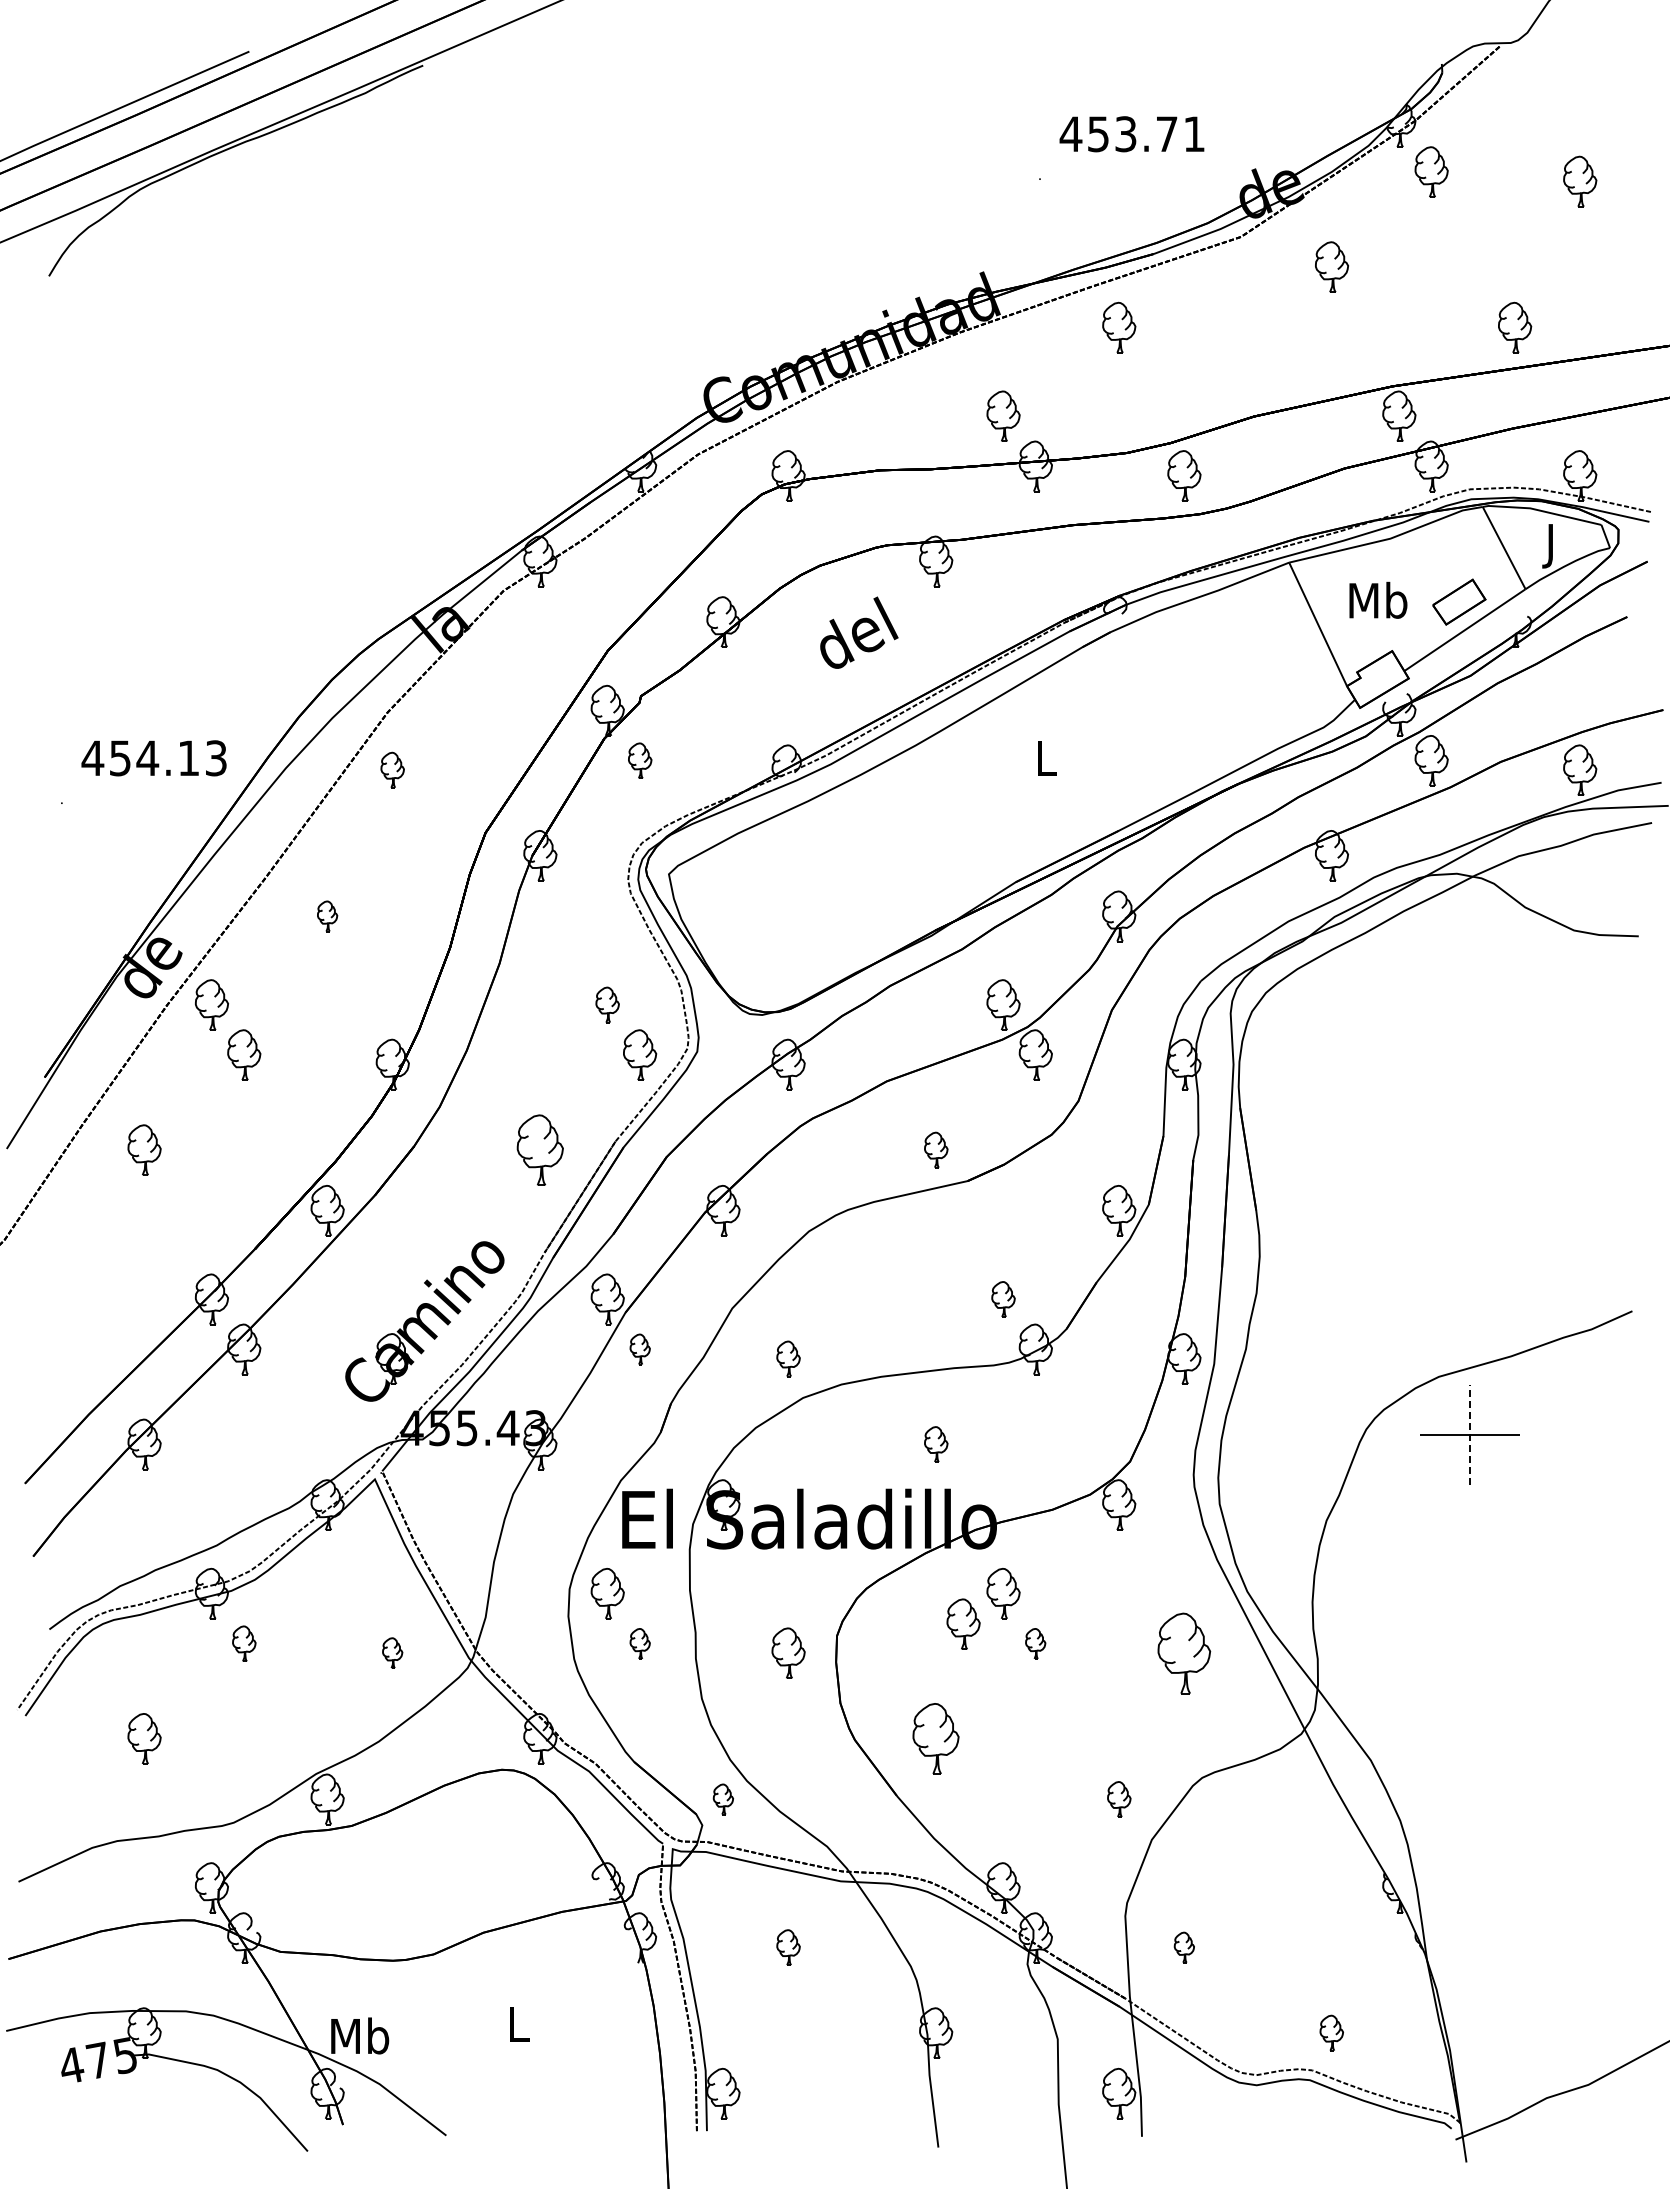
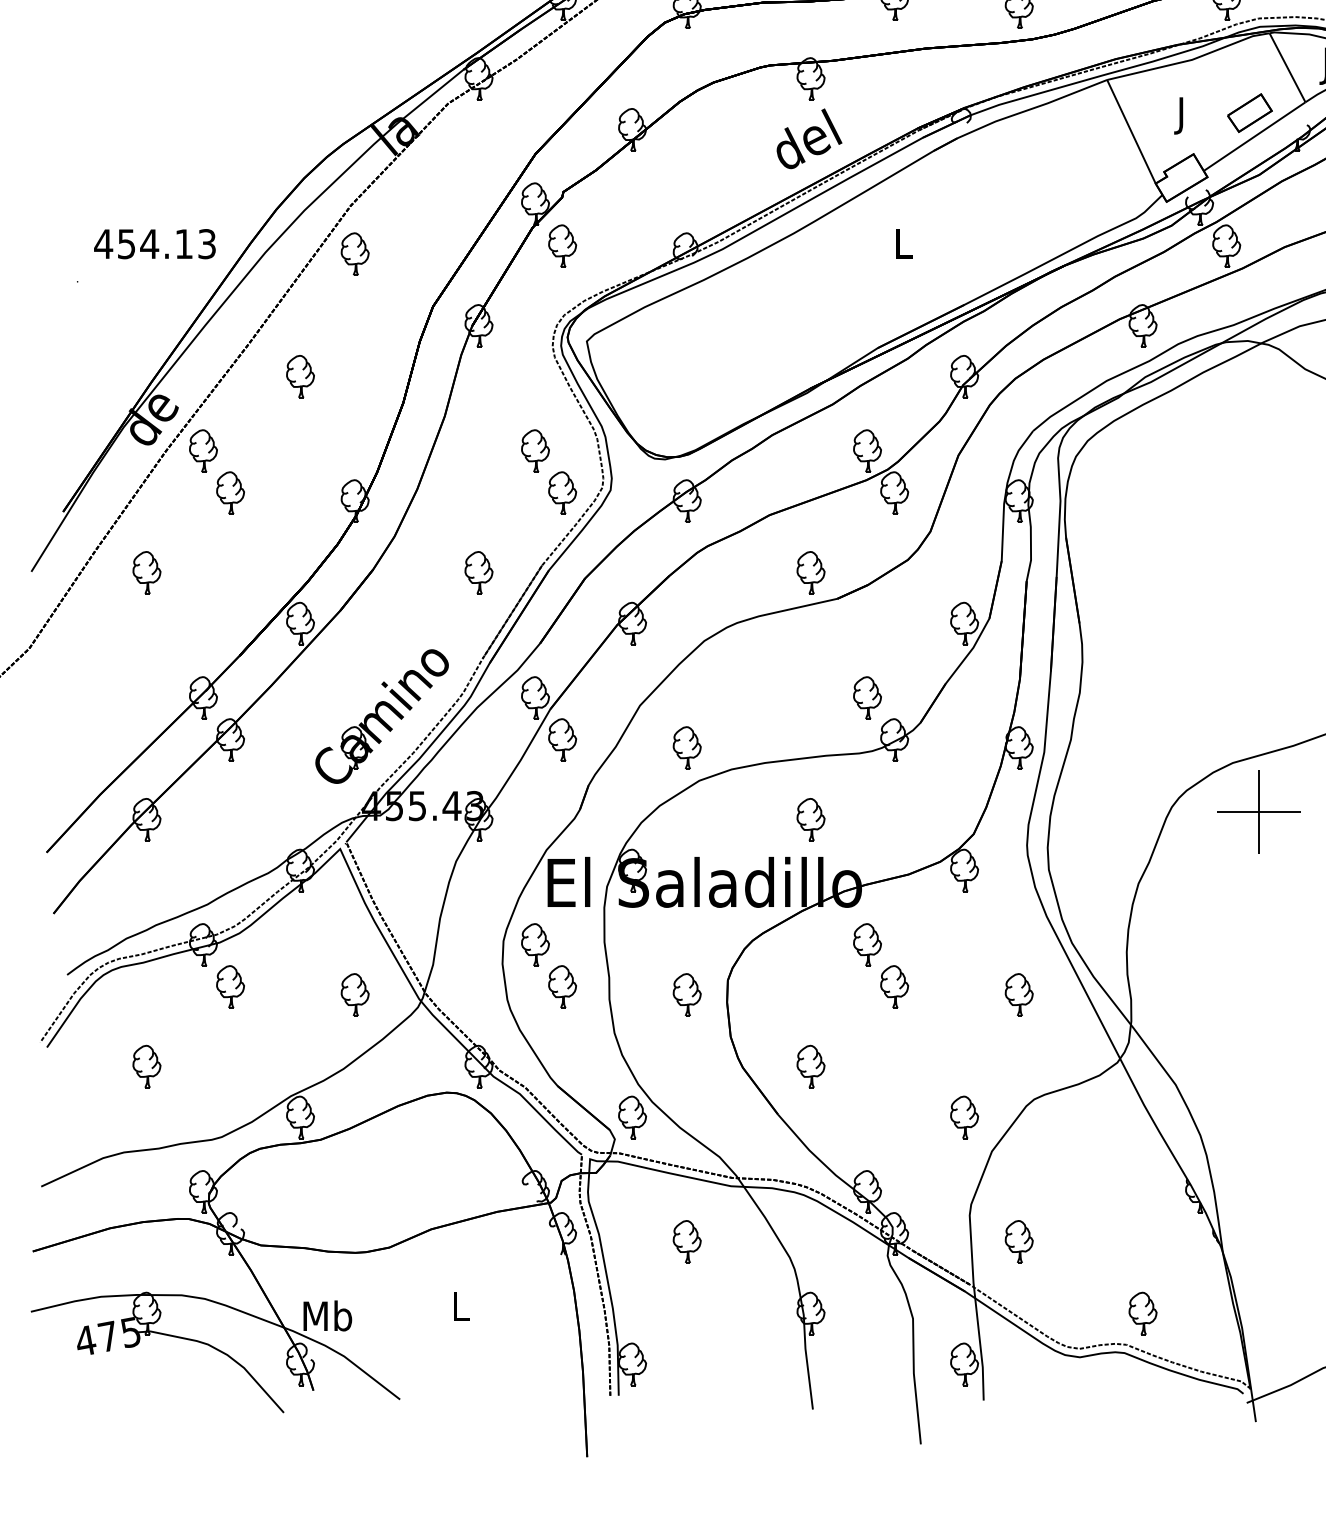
text: (1378, 604) -> (1182, 115), Mb -> J
text: (859, 632) -> (809, 138), moved
part: (640, 760) -> (563, 245), size x1.43
part: (392, 769) -> (354, 253), size x1.43
part: (327, 916) -> (300, 376), size x1.67
part: (607, 1004) -> (535, 450), size x1.43
part: (540, 1149) -> (479, 572), size x0.71
part: (936, 1149) -> (811, 572), size x1.43
part: (1003, 1299) -> (867, 698), size x1.43
part: (640, 1349) -> (563, 740), size x1.67
part: (788, 1358) -> (687, 747), size x1.43
line: (1469, 1435) -> (1258, 812), dashed -> solid
part: (936, 1444) -> (811, 819), size x1.43
part: (963, 1623) -> (833, 969), removed
part: (244, 1643) -> (230, 986), size x1.43
part: (640, 1643) -> (563, 986), size x1.67
part: (1035, 1643) -> (894, 986), size x1.67
part: (392, 1652) -> (354, 994), size x1.67
part: (1184, 1652) -> (1019, 994), size x0.62
part: (936, 1738) -> (811, 1066), size x0.71
part: (723, 1799) -> (632, 1117), size x1.67
part: (1119, 1799) -> (964, 1117), size x1.43
part: (788, 1947) -> (687, 1241), size x1.43
part: (1184, 1947) -> (1019, 1241), size x1.67
part: (1331, 2032) -> (1142, 1313), size x1.43

